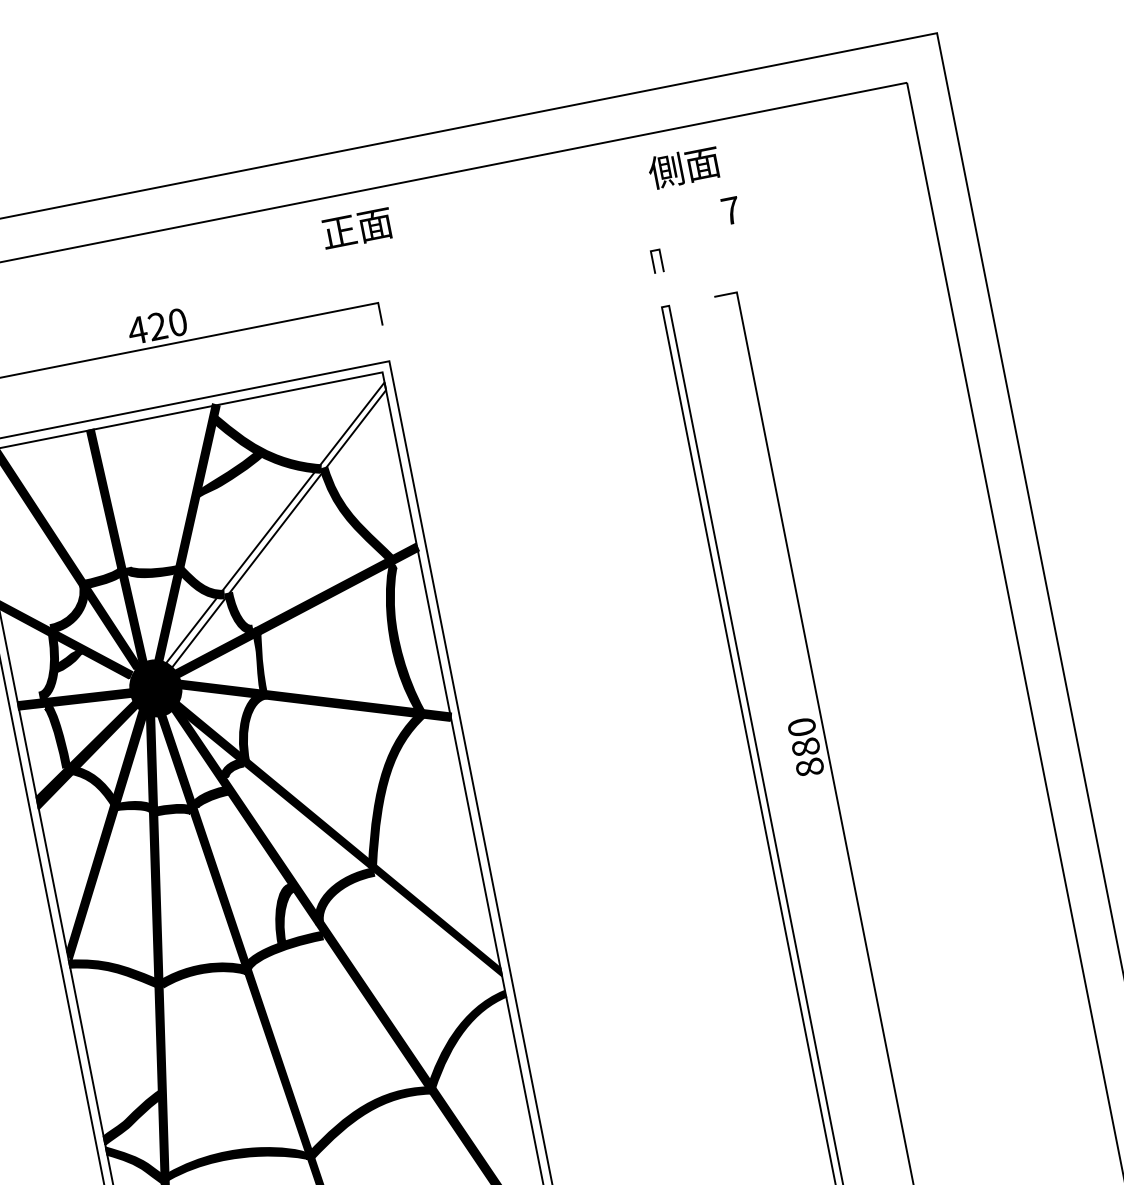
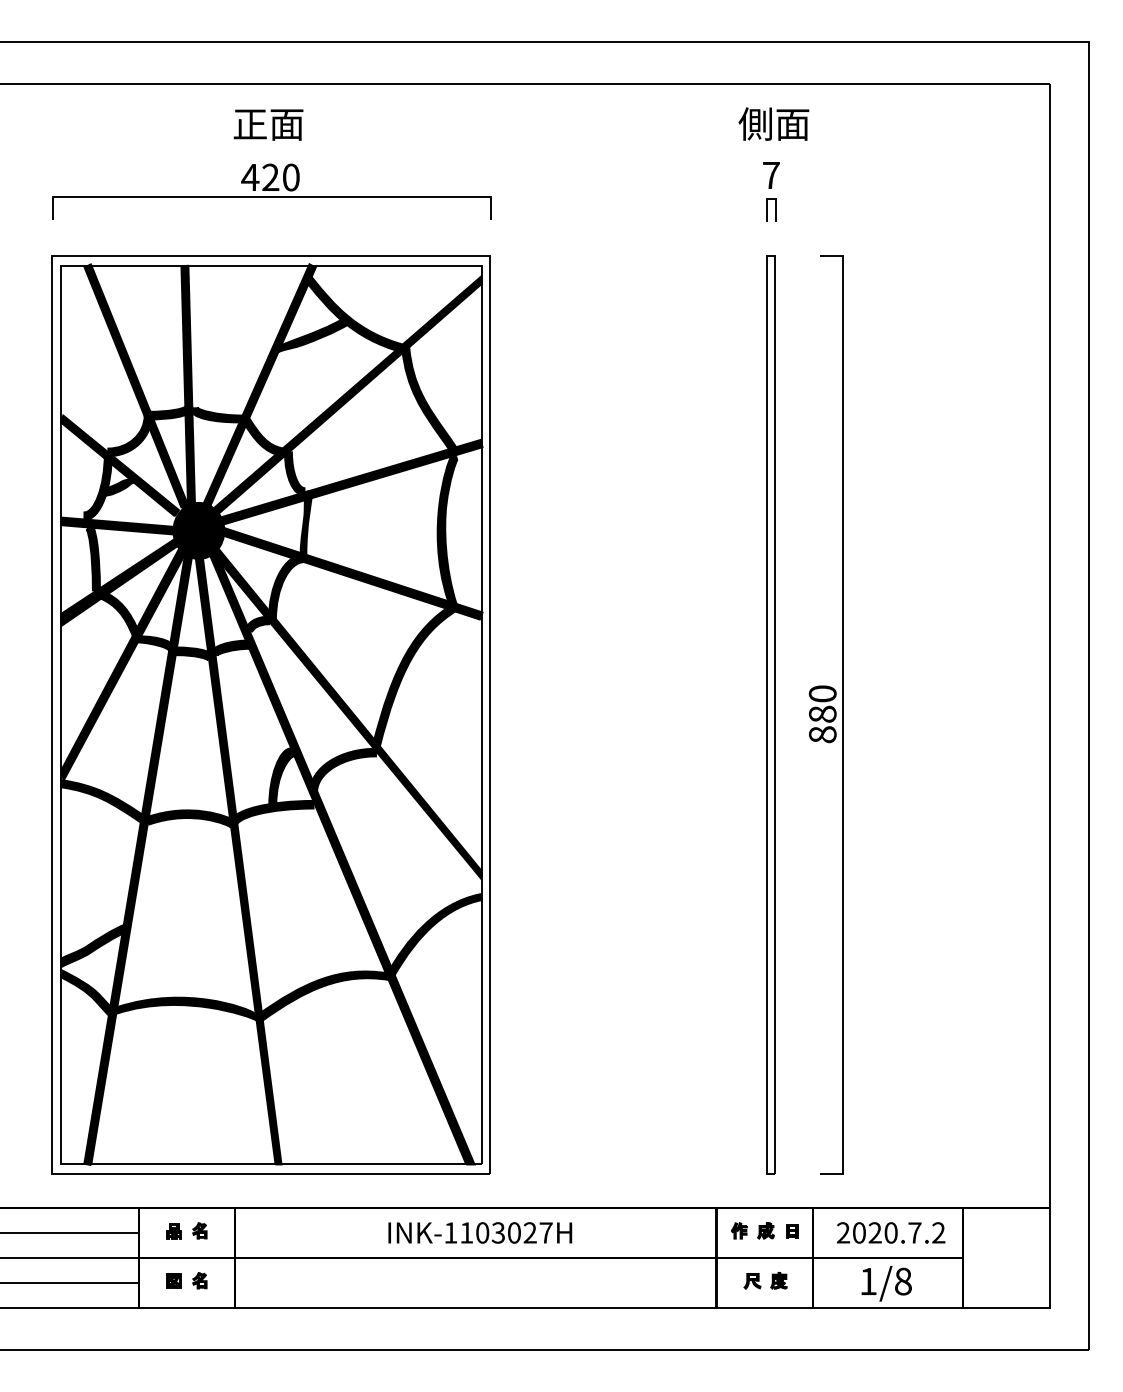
text: (683, 167) -> (773, 123), moved
text: (731, 210) -> (771, 175), moved
text: (357, 228) -> (268, 124), moved
fill: (275, 527) -> (346, 396), added

